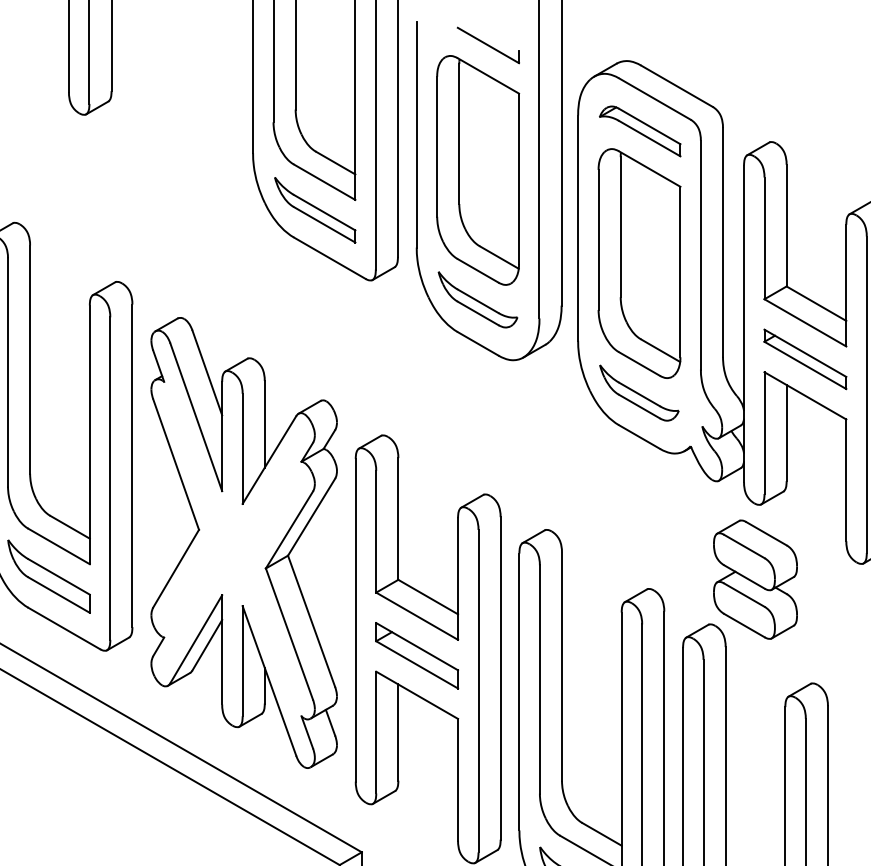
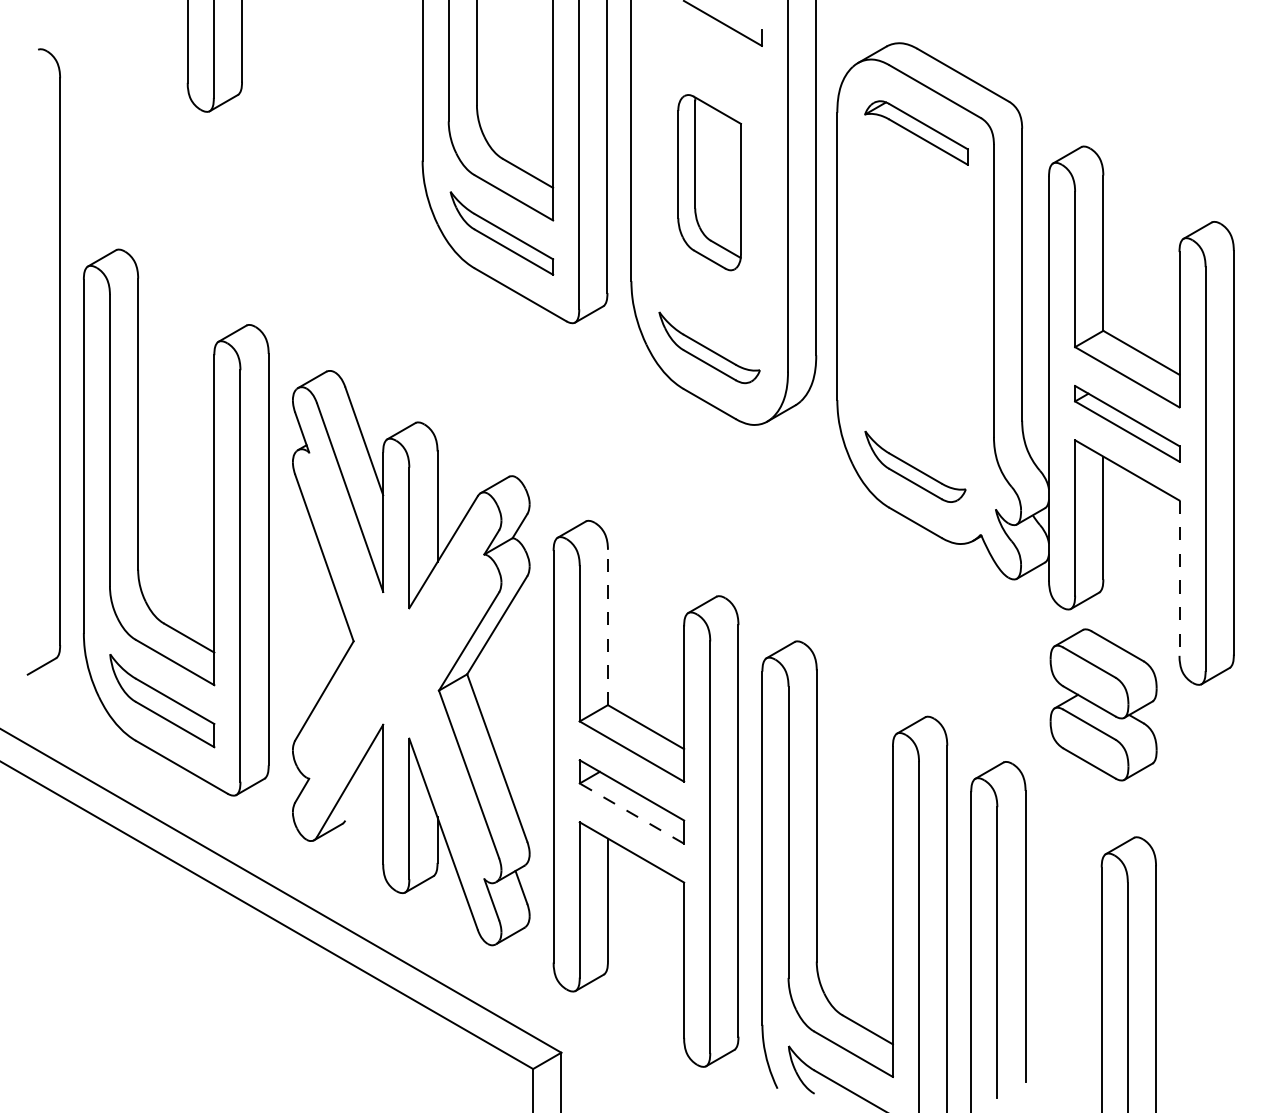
part: (477, 170) -> (709, 182), size x0.6
part: (639, 263) -> (915, 301), removed
line: (846, 480) -> (1179, 578), solid -> dashed
line: (397, 518) -> (607, 627), solid -> dashed
part: (755, 579) -> (1103, 704), moved
line: (207, 645) -> (364, 788), removed
line: (416, 664) -> (631, 813), solid -> dashed

